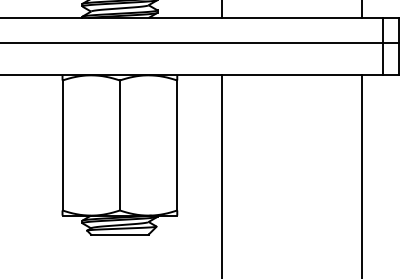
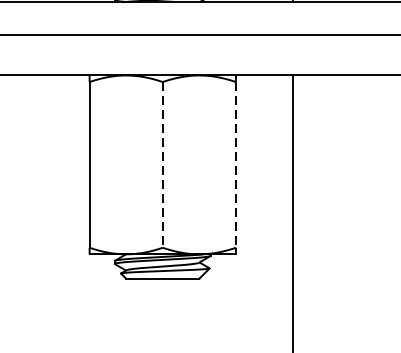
line: (119, 145) -> (162, 164), solid -> dashed
line: (177, 145) -> (236, 164), solid -> dashed

